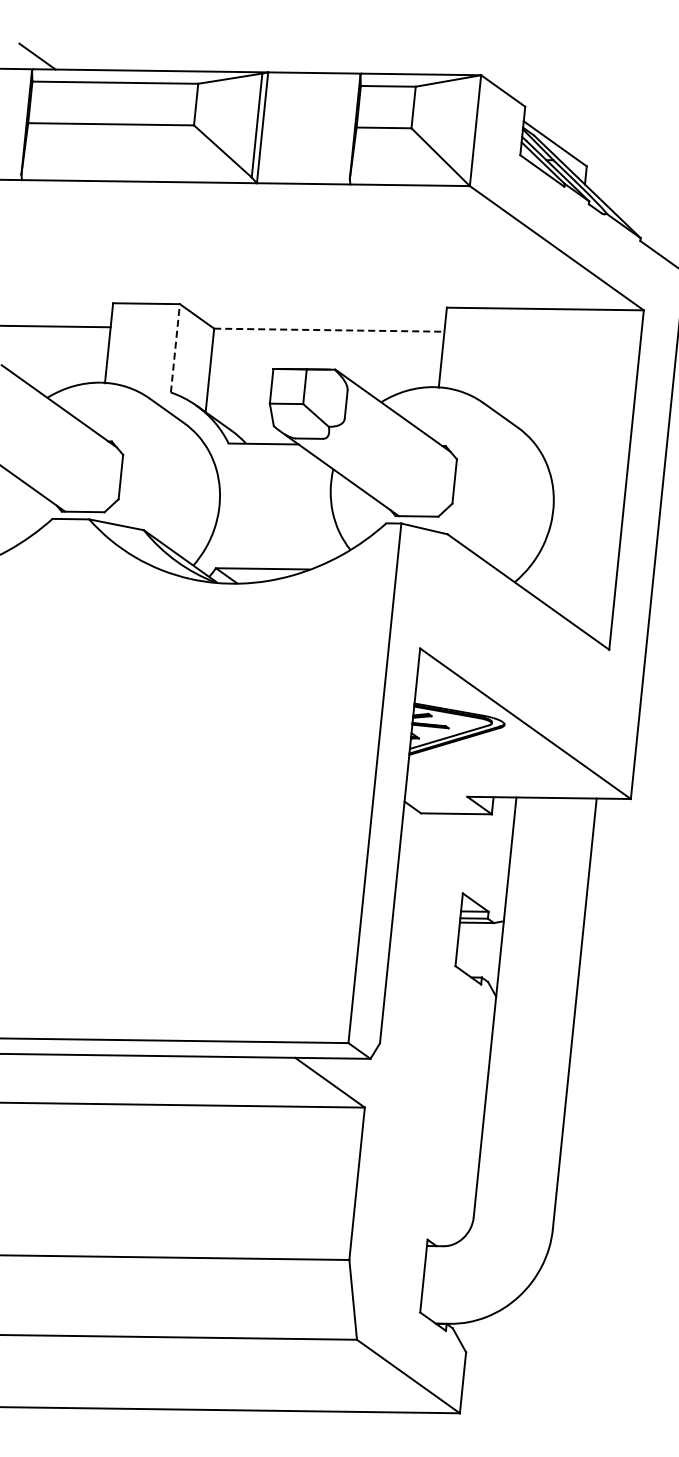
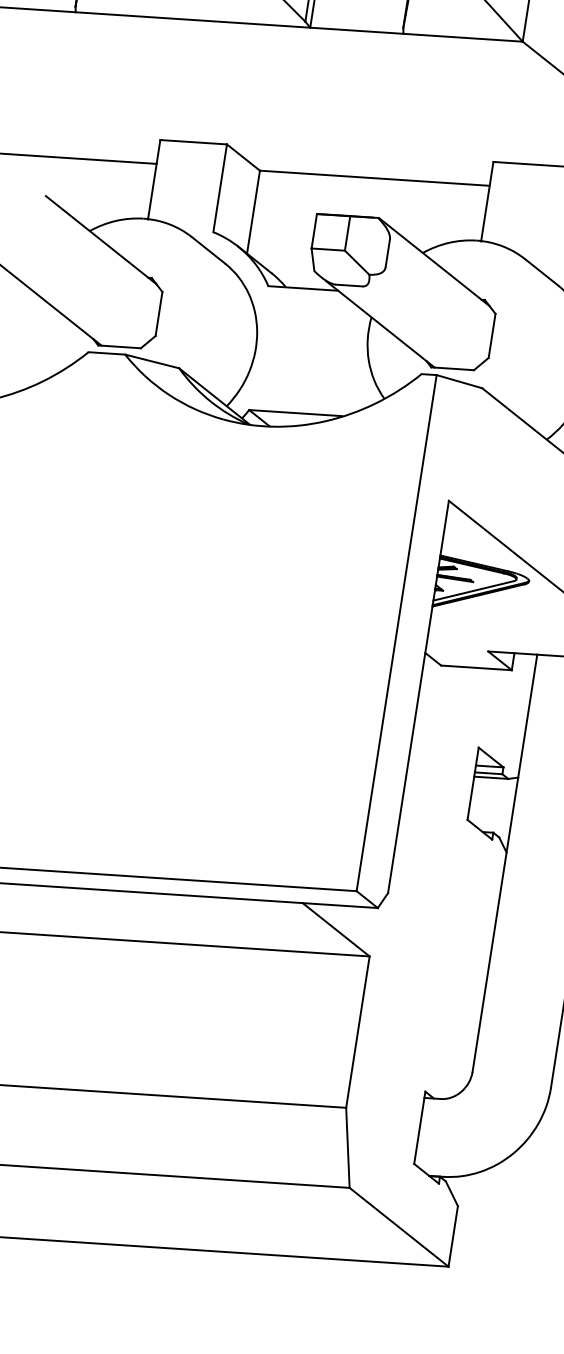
line: (329, 330) -> (374, 178), dashed -> solid
line: (175, 347) -> (220, 187), dashed -> solid

